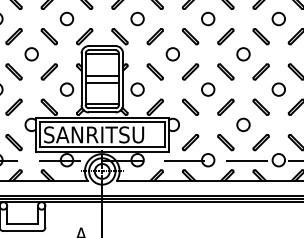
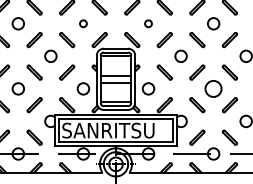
circle: (66, 18) -> (82, 23), size x0.6
circle: (137, 18) -> (148, 23), size x0.6
circle: (208, 89) -> (213, 88), size x1.4

